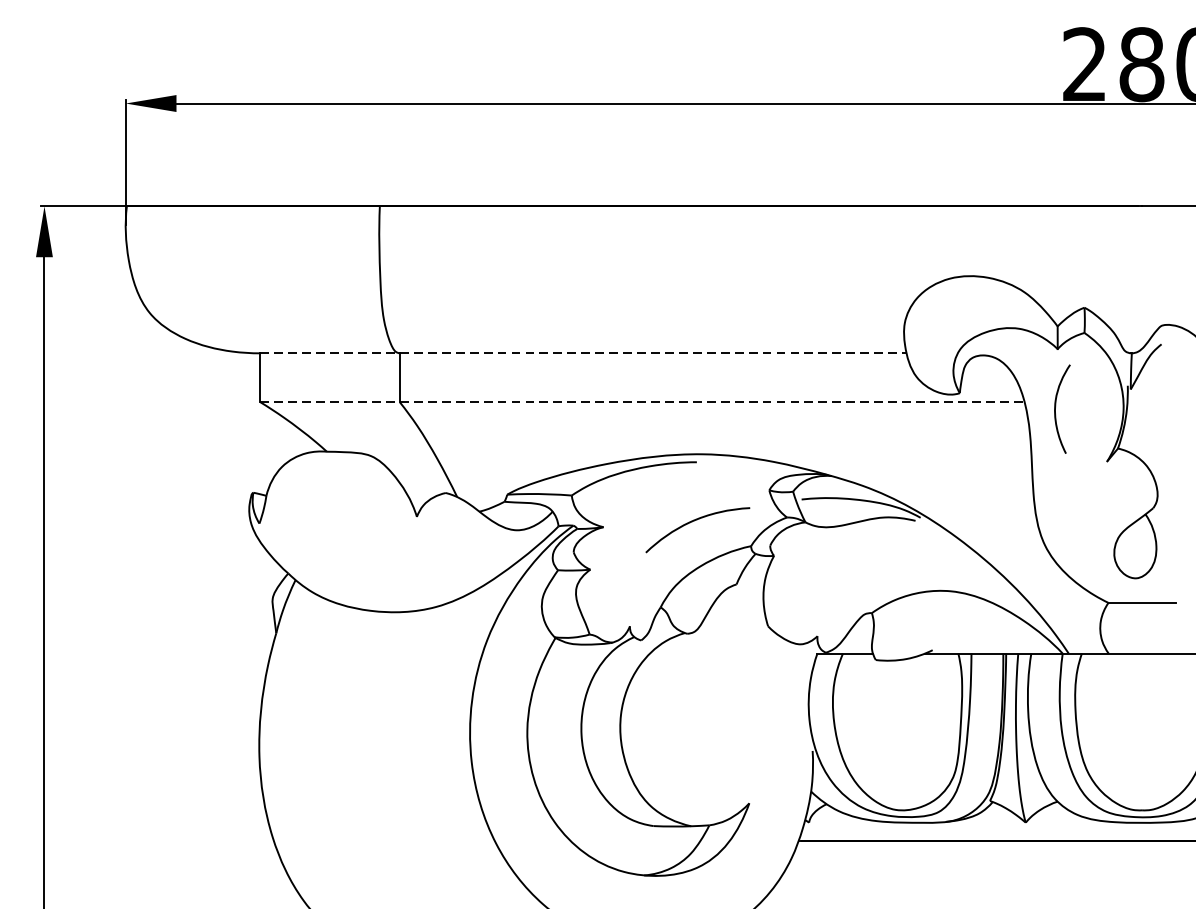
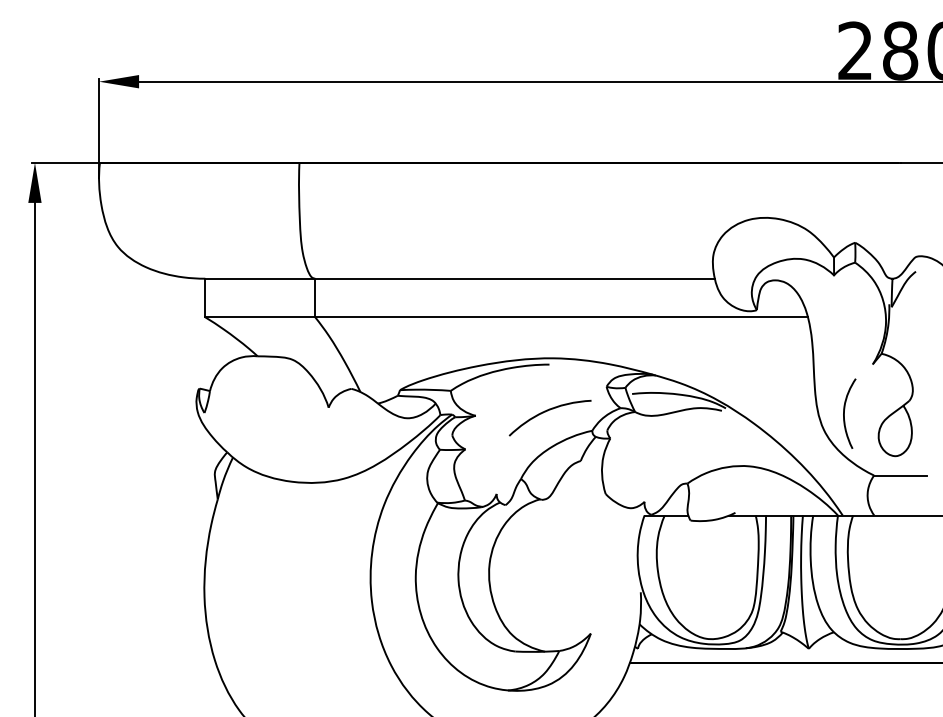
line: (584, 353) -> (460, 278), dashed -> solid
line: (643, 402) -> (507, 317), dashed -> solid
curve: (1055, 408) -> (844, 413), moved

